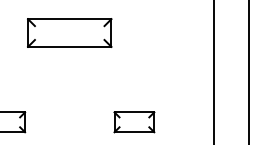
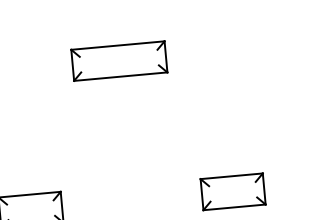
part: (69, 32) -> (118, 60), size x0.71

